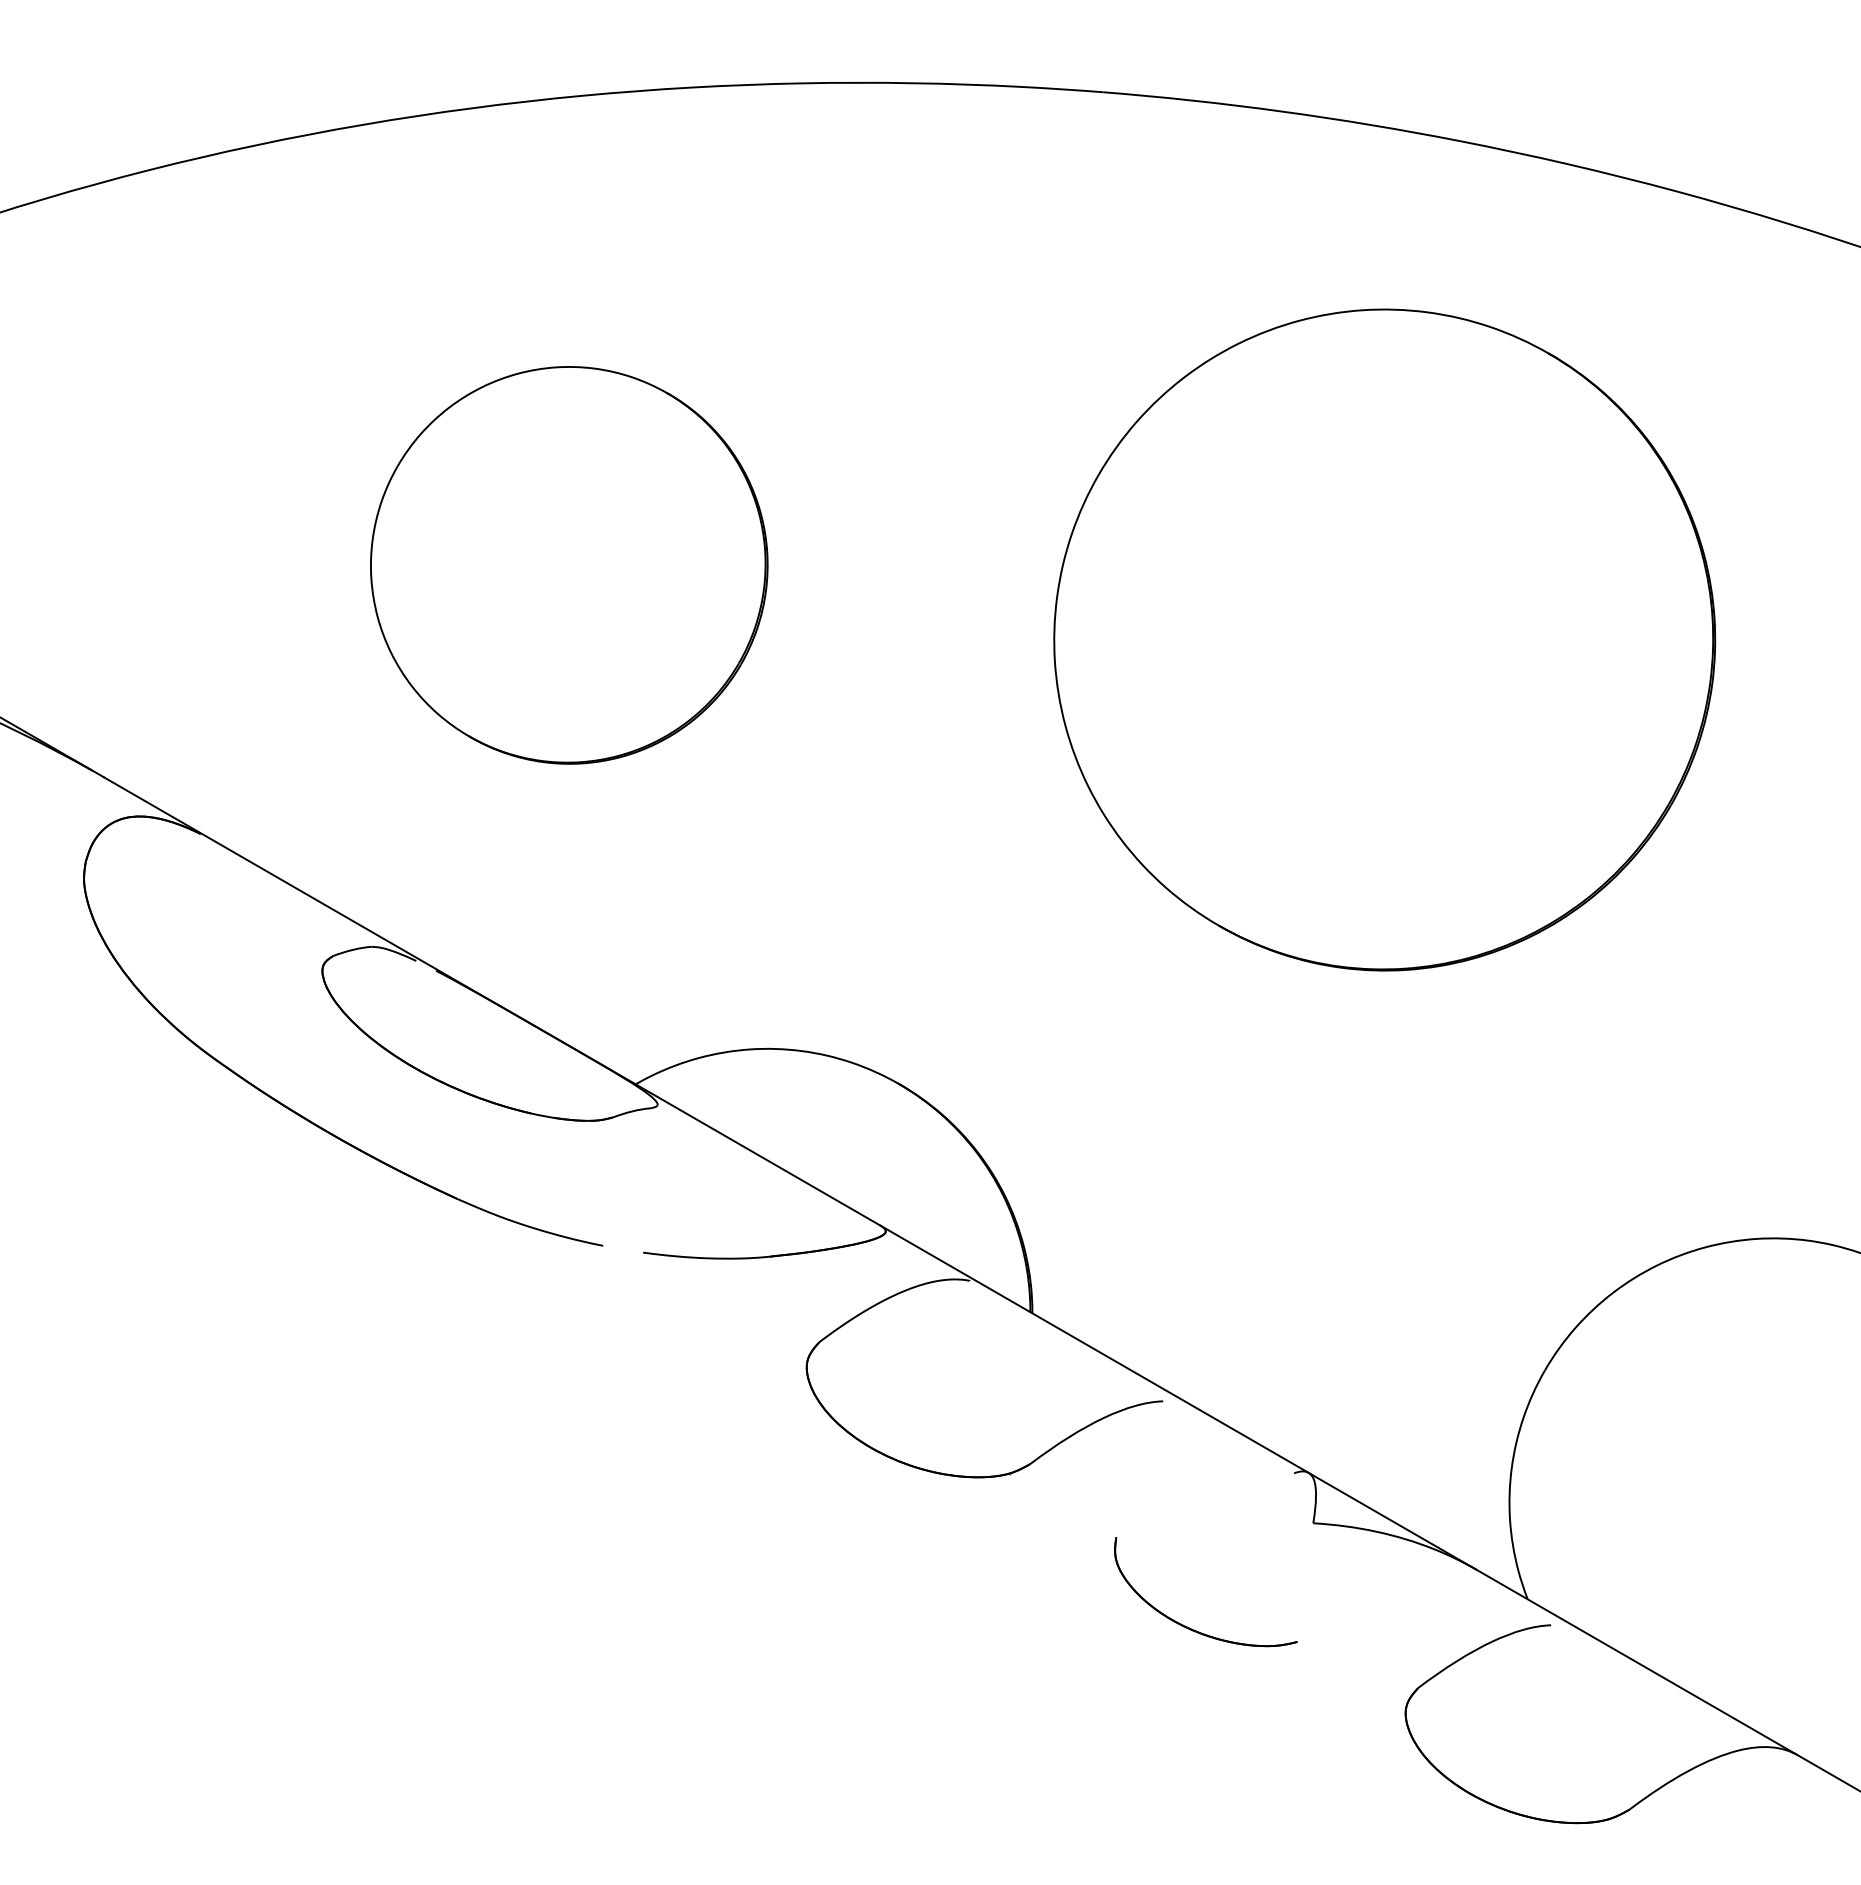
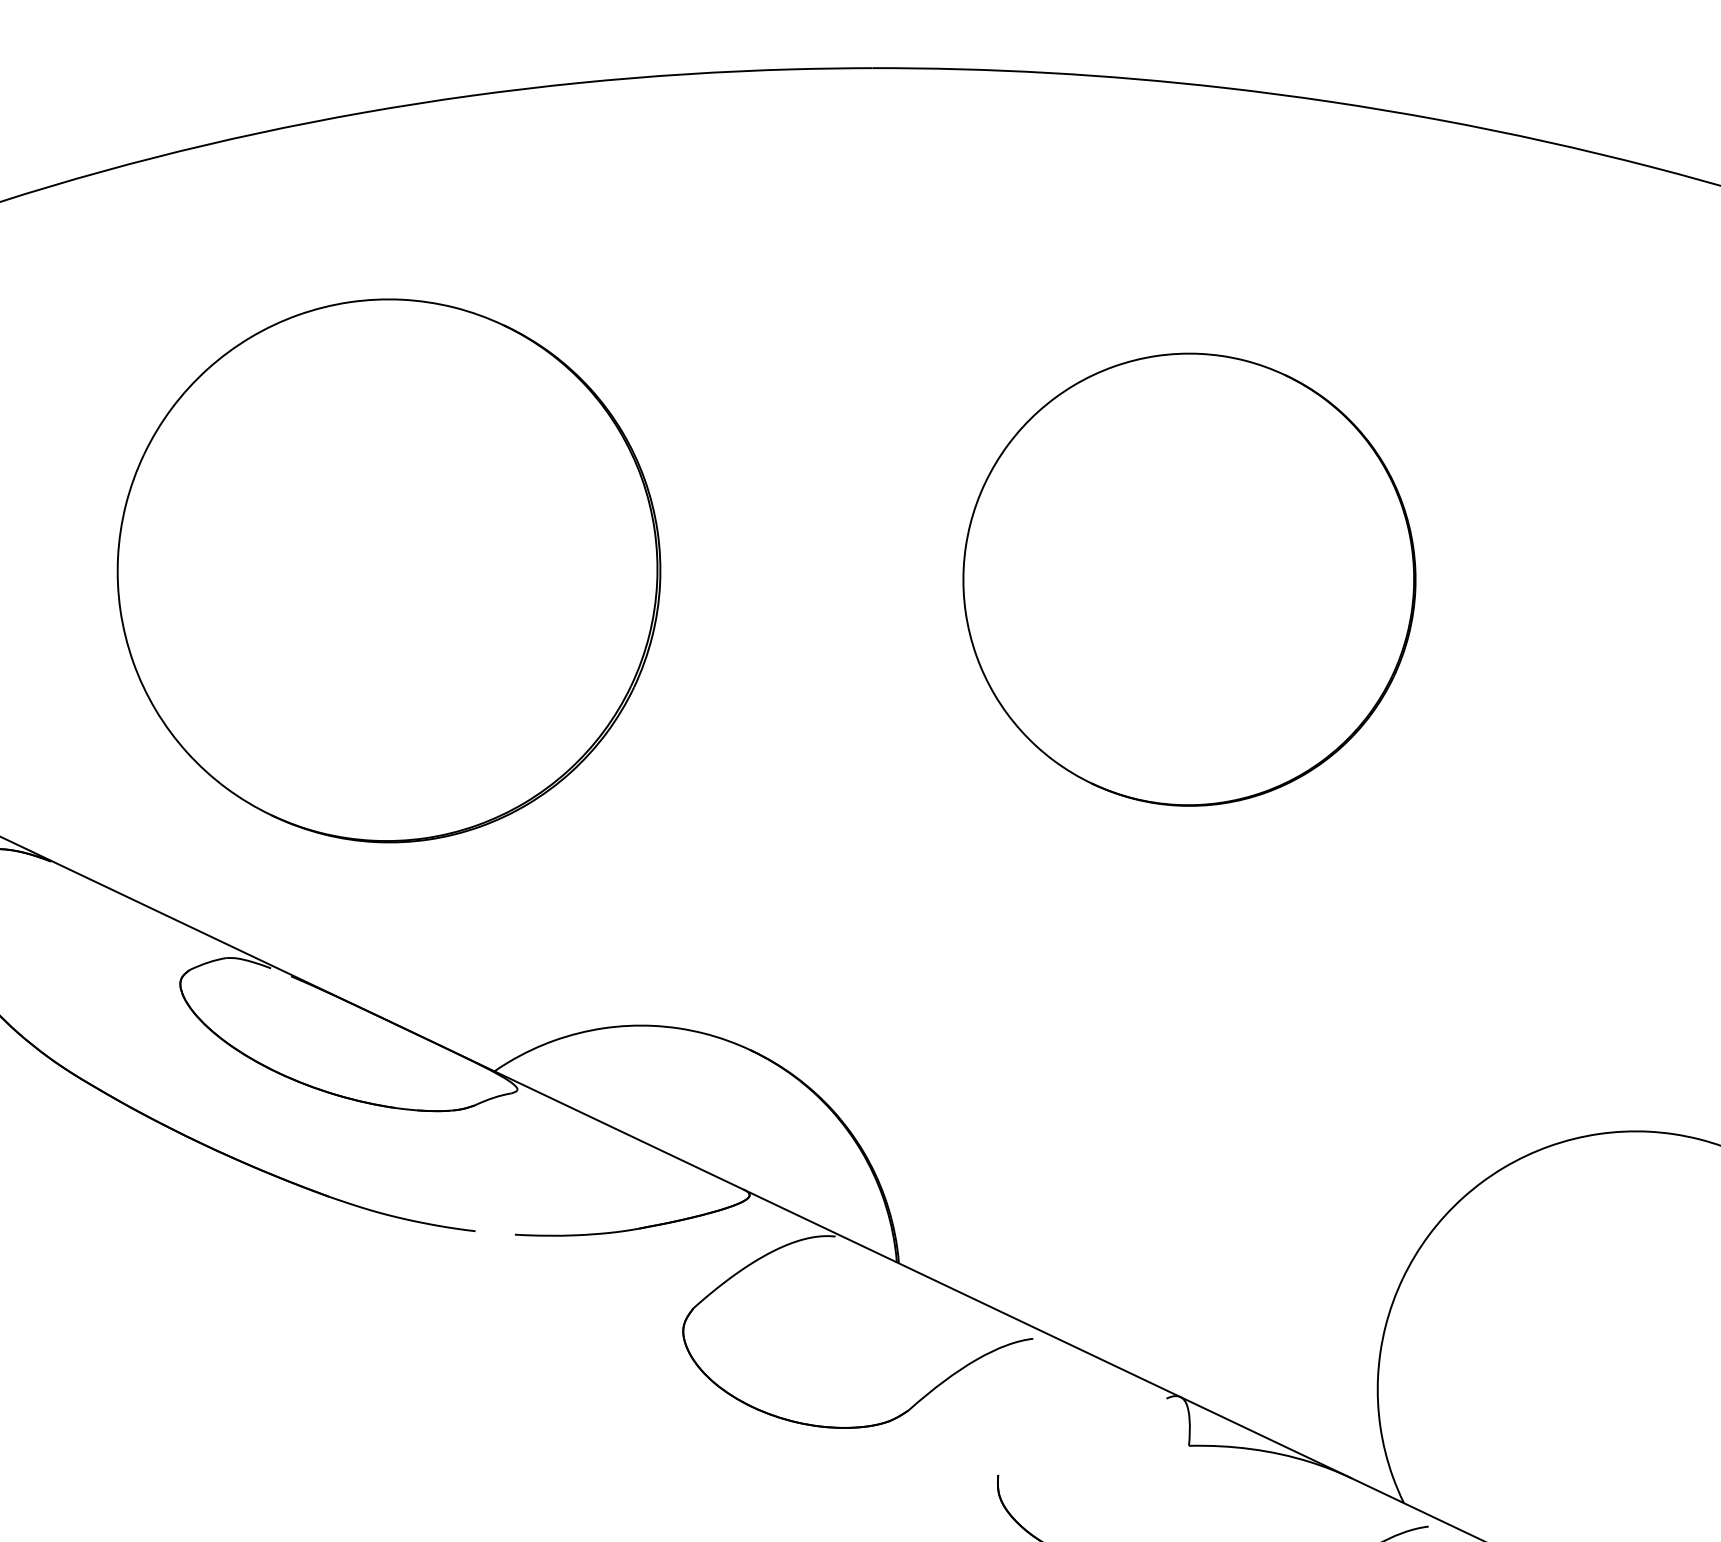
part: (569, 565) -> (389, 571), size x1.4
part: (1384, 639) -> (1189, 579), size x0.7

